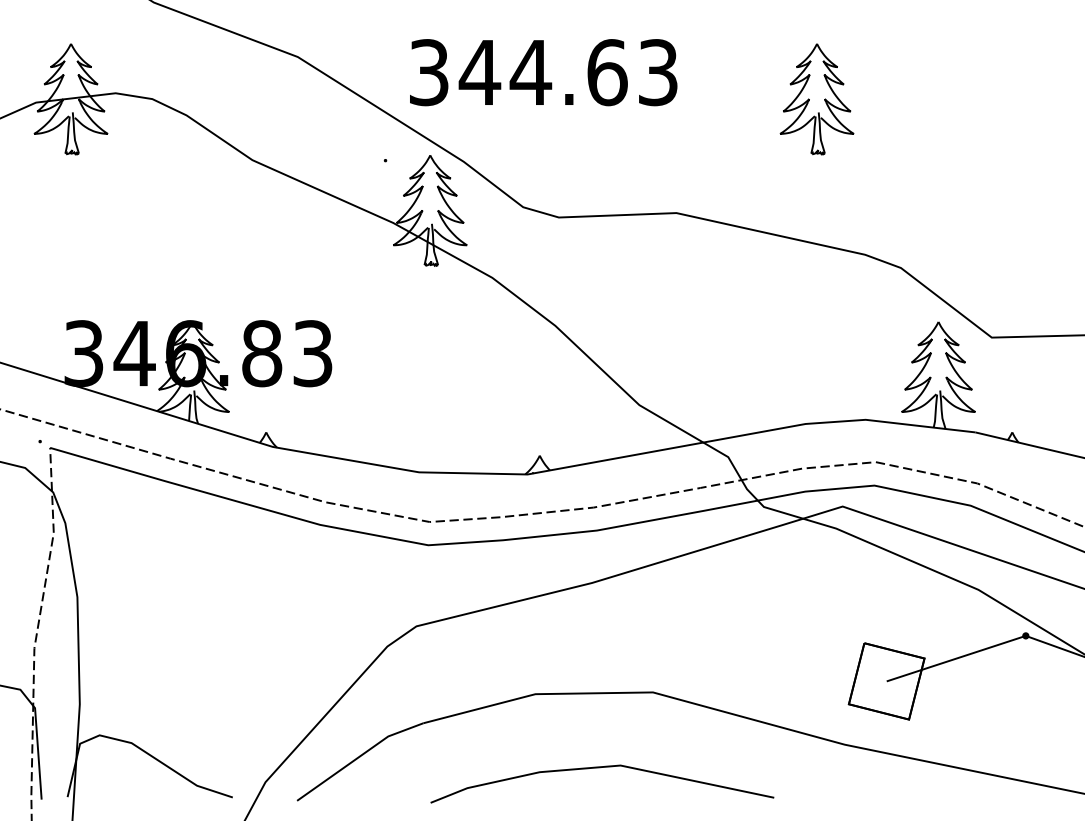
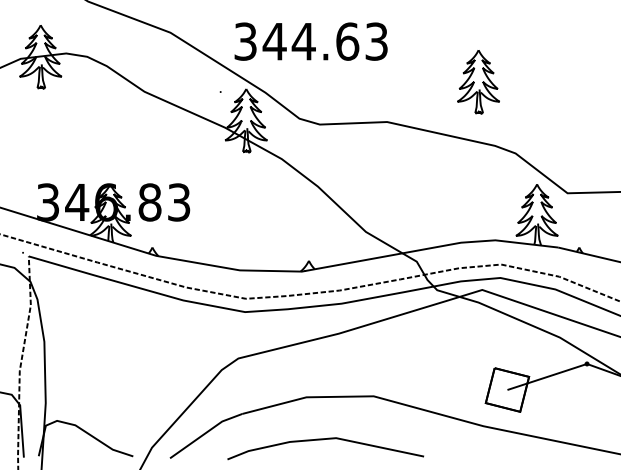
part: (816, 100) -> (478, 82), moved
line: (598, 769) -> (323, 440), moved

